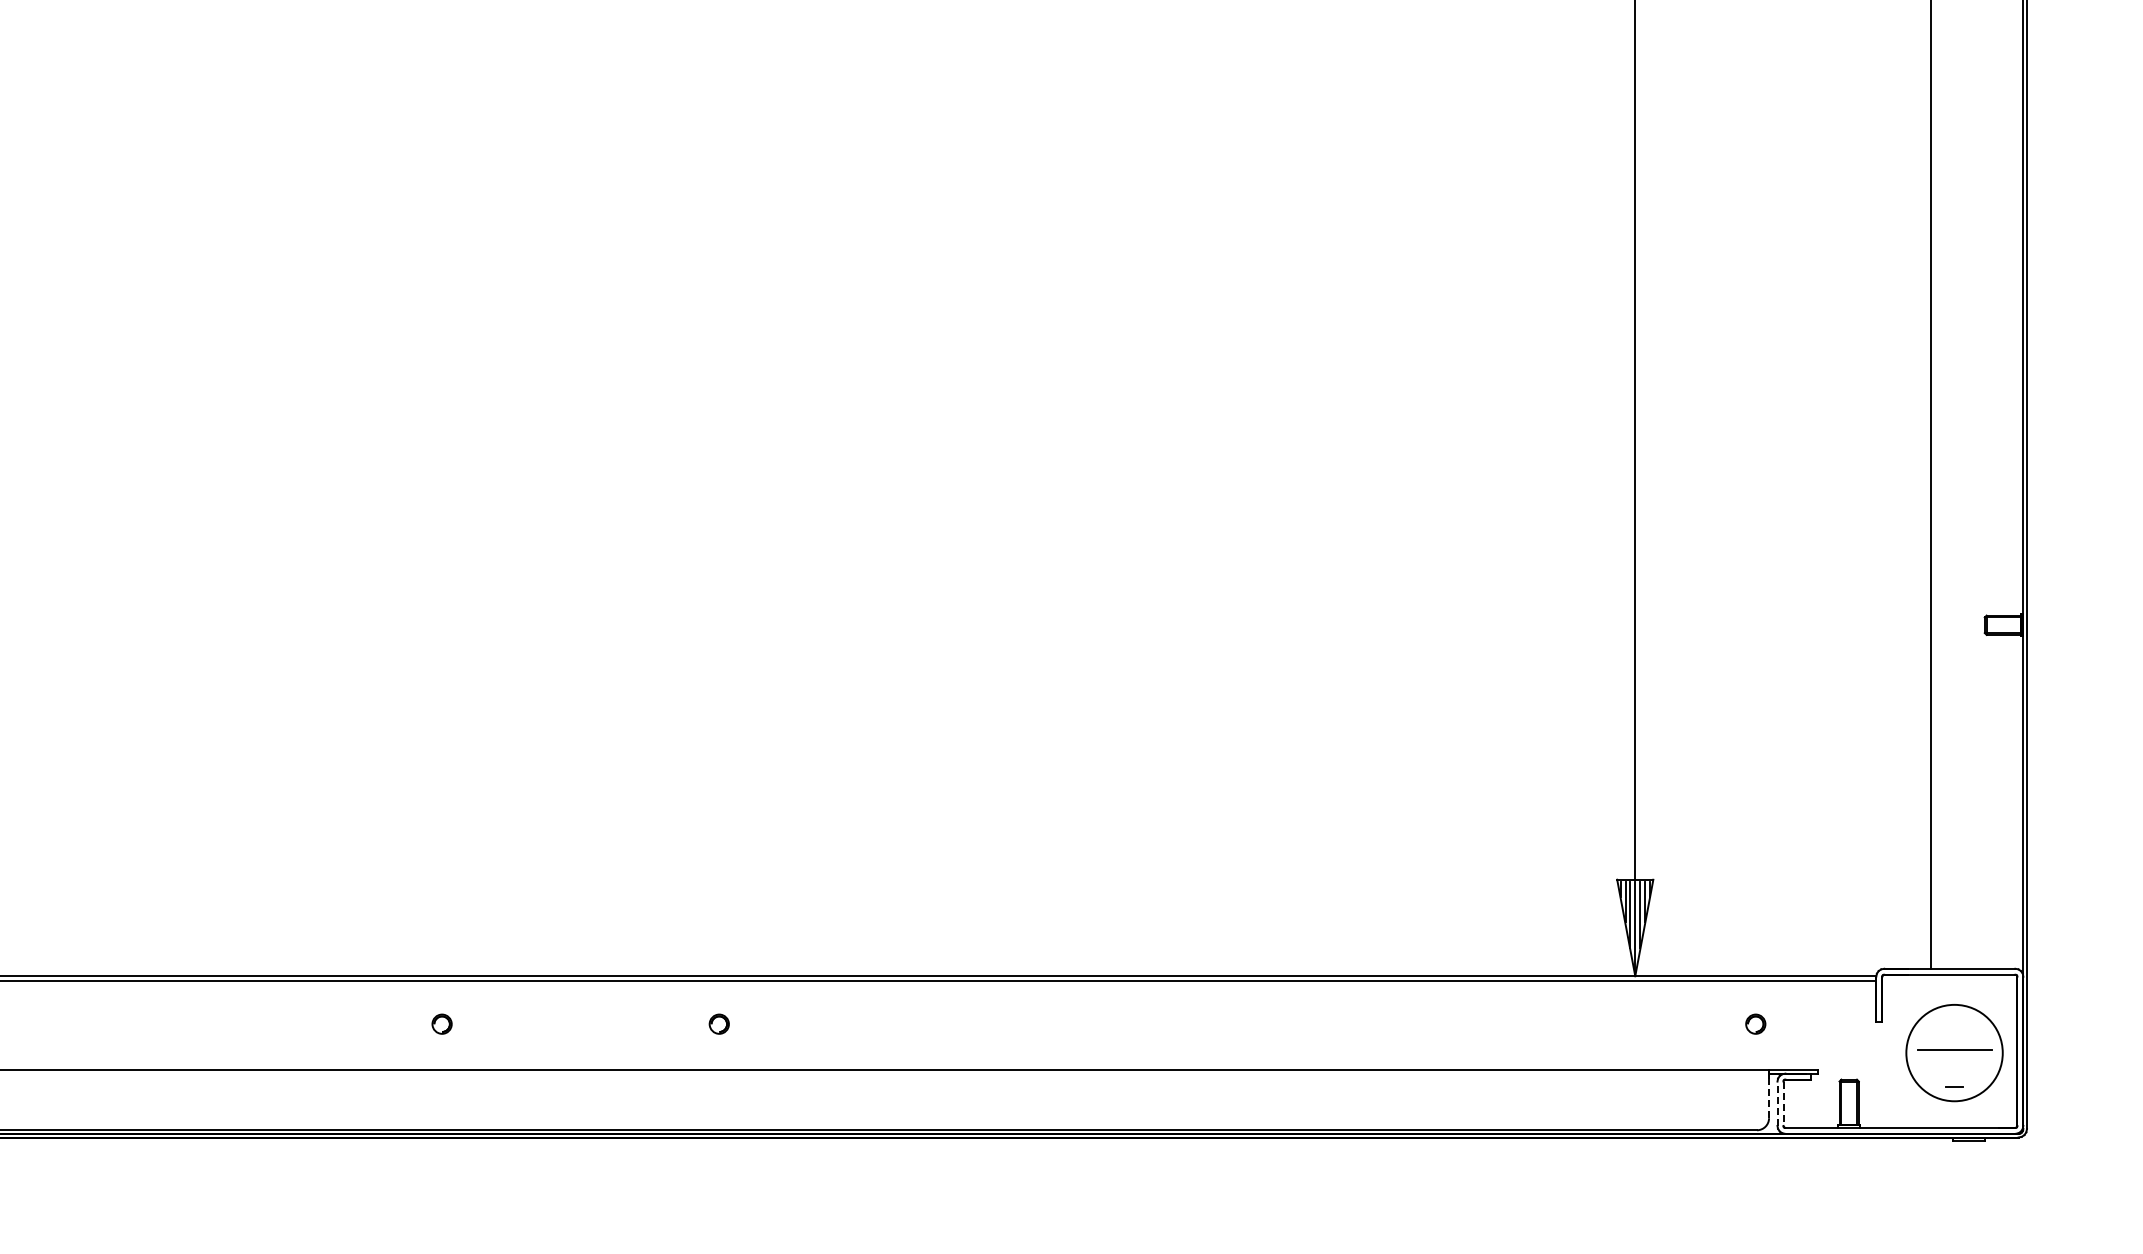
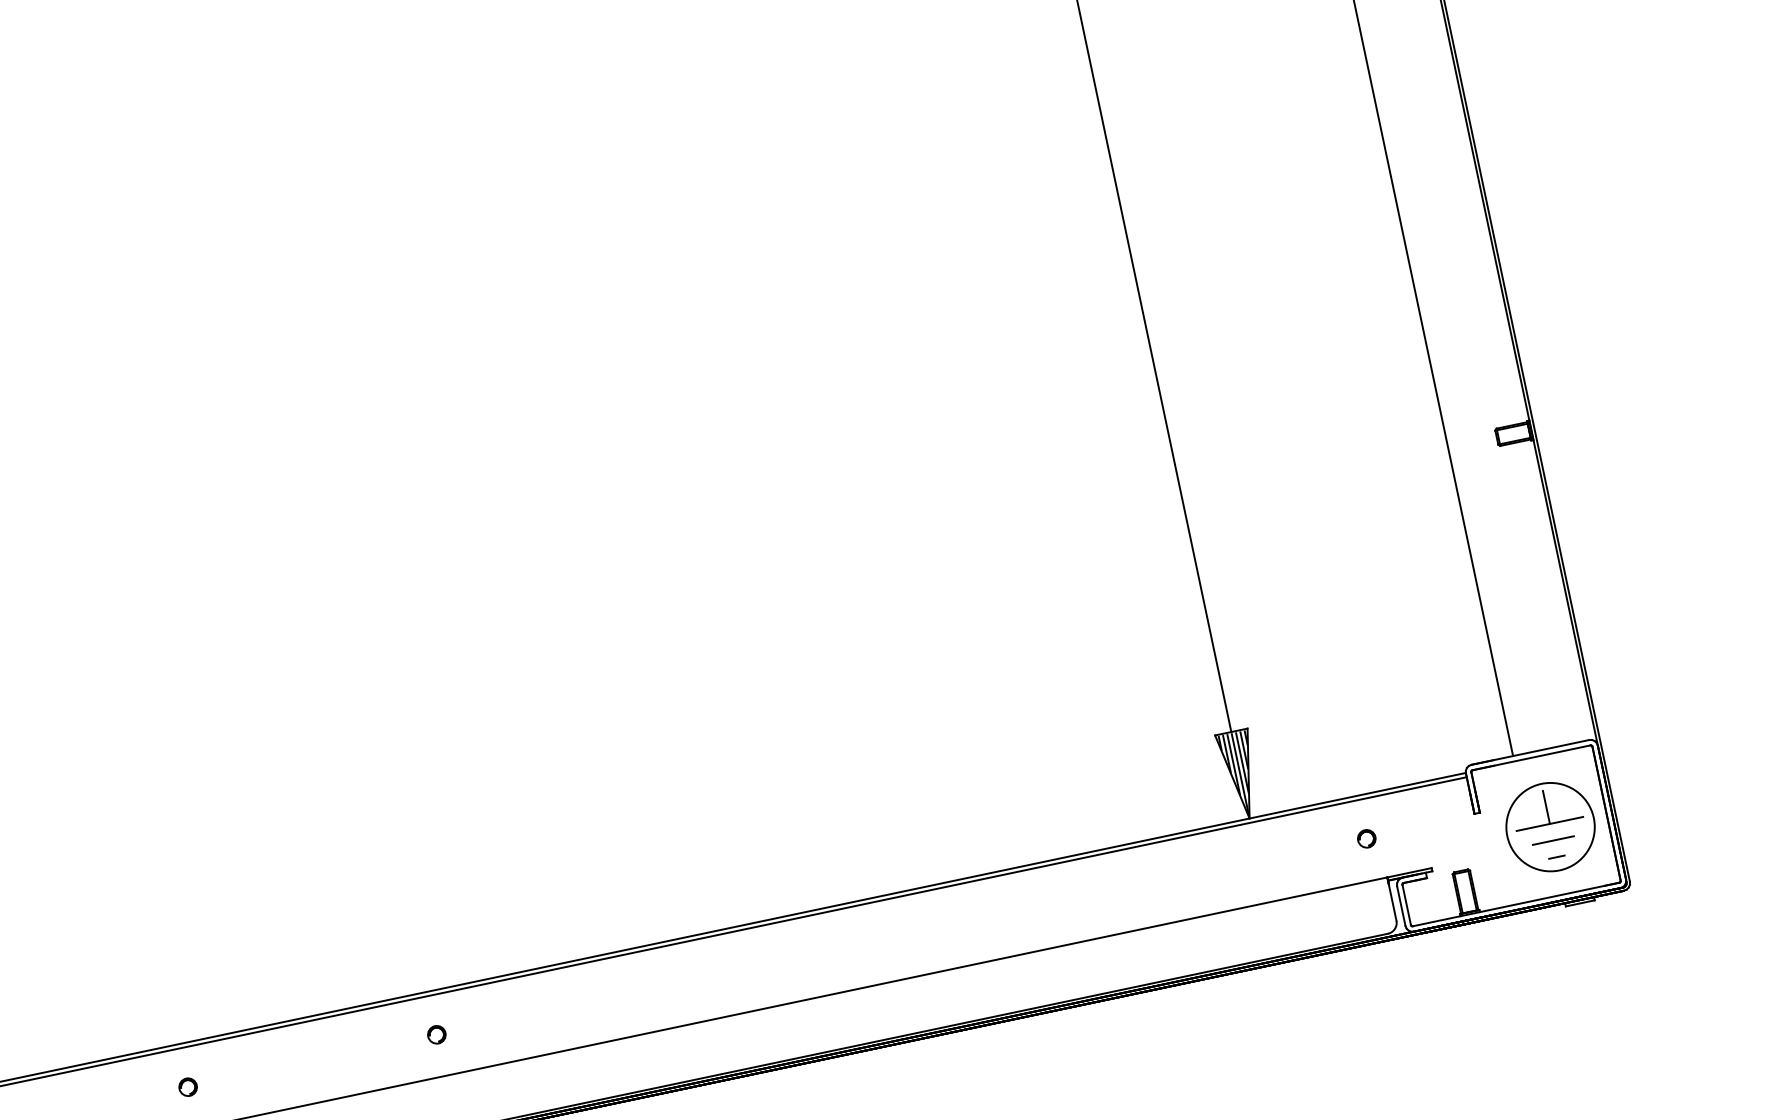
line: (1954, 1030) -> (1546, 806), added
line: (1954, 1067) -> (1553, 840), added
line: (1769, 1098) -> (1393, 902), dashed -> solid
line: (1777, 1103) -> (1401, 905), dashed -> solid
line: (1783, 1104) -> (1406, 905), dashed -> solid

